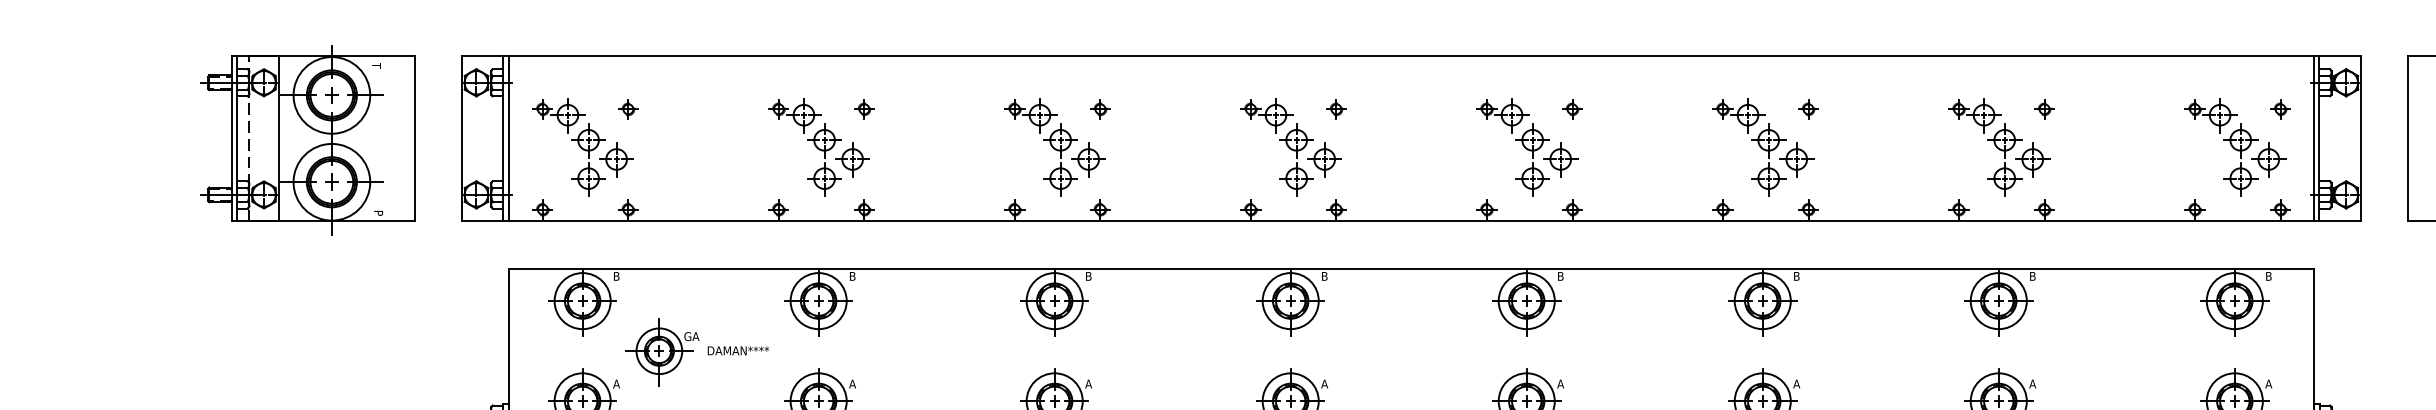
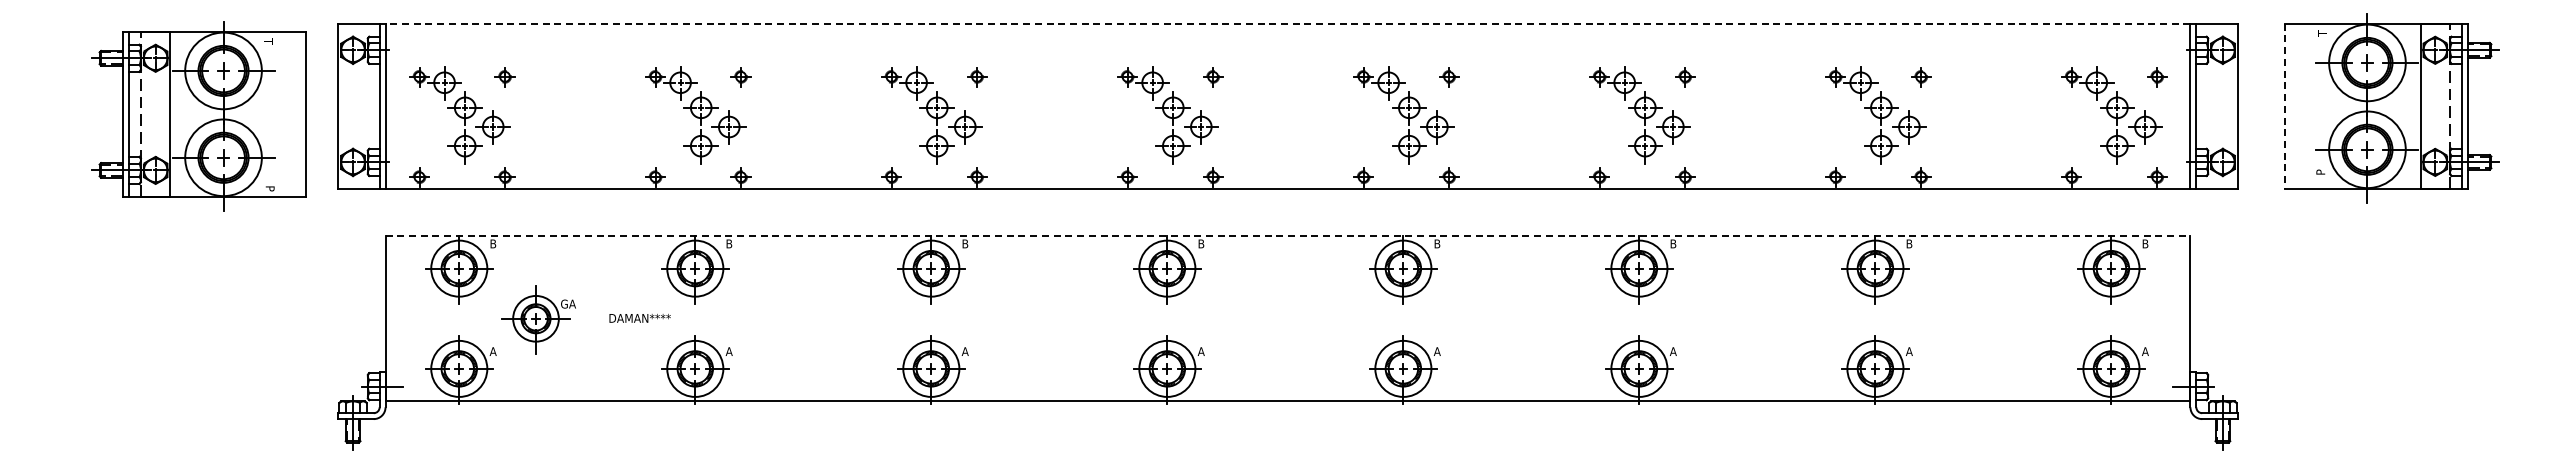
line: (1410, 55) -> (1287, 23), solid -> dashed
line: (2407, 138) -> (2284, 106), solid -> dashed
part: (306, 140) -> (198, 116), moved
line: (1411, 268) -> (1288, 236), solid -> dashed
text: (737, 350) -> (639, 318), moved

